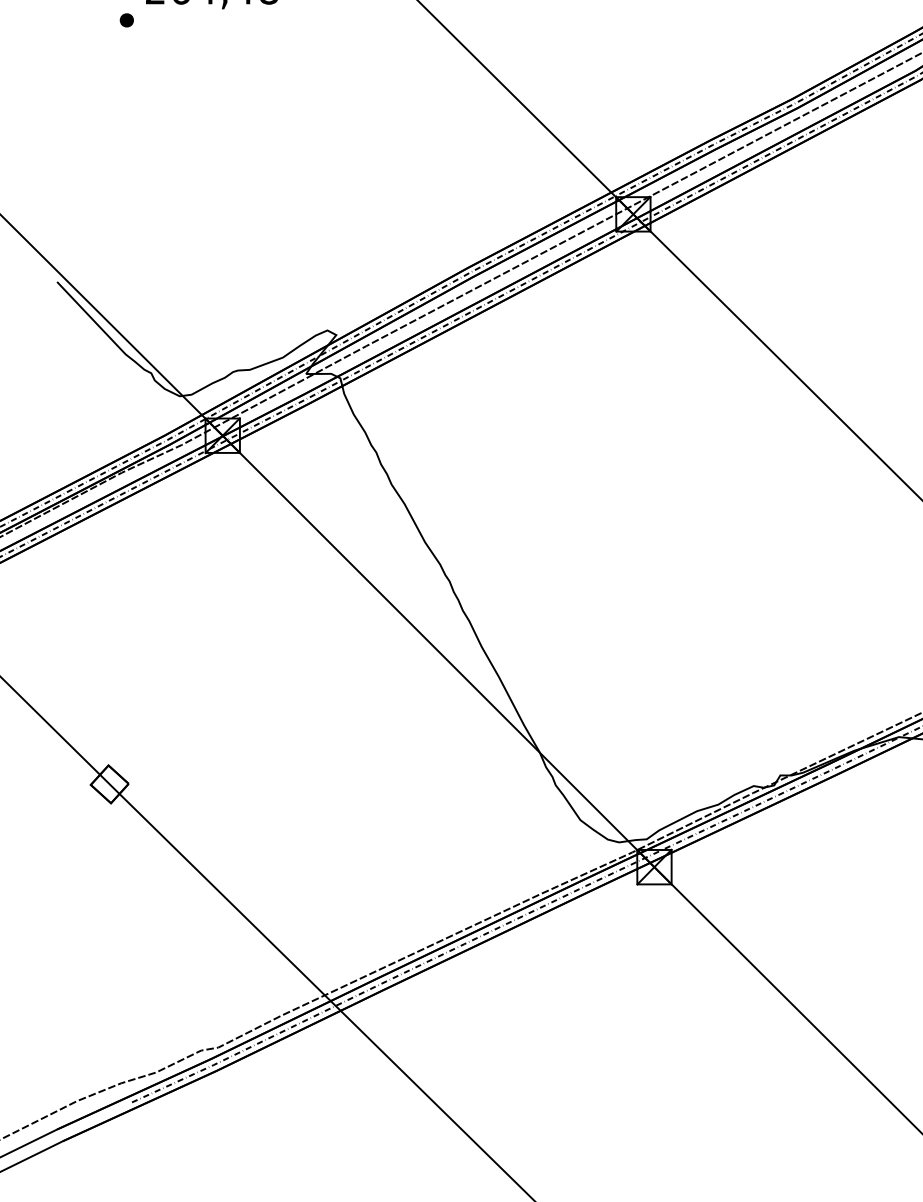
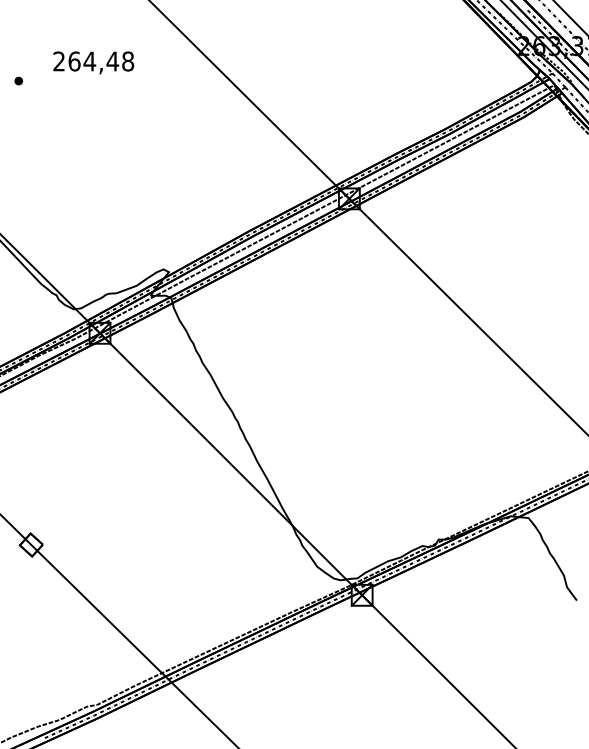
part: (126, 19) -> (18, 80), moved

